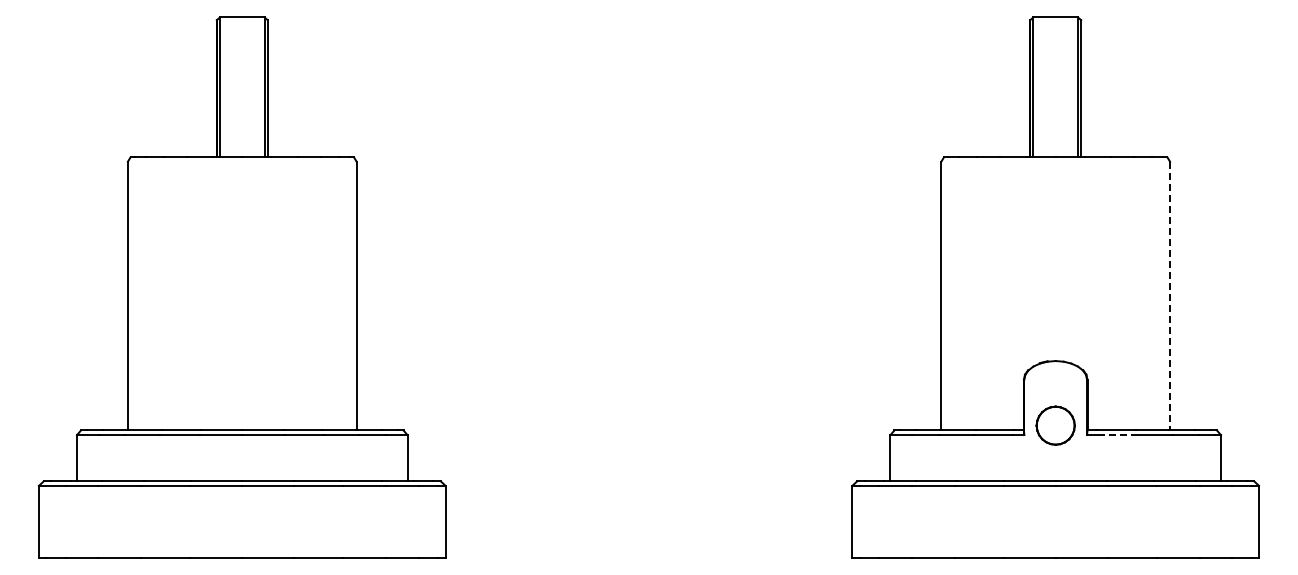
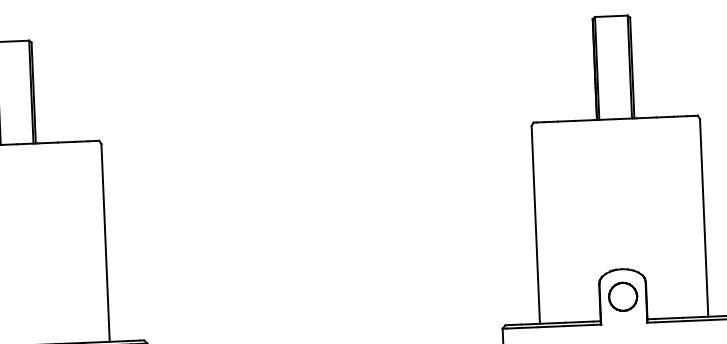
line: (1170, 296) -> (704, 218), dashed -> solid
part: (1055, 425) -> (622, 296), moved
line: (1117, 435) -> (669, 322), dashed -> solid

